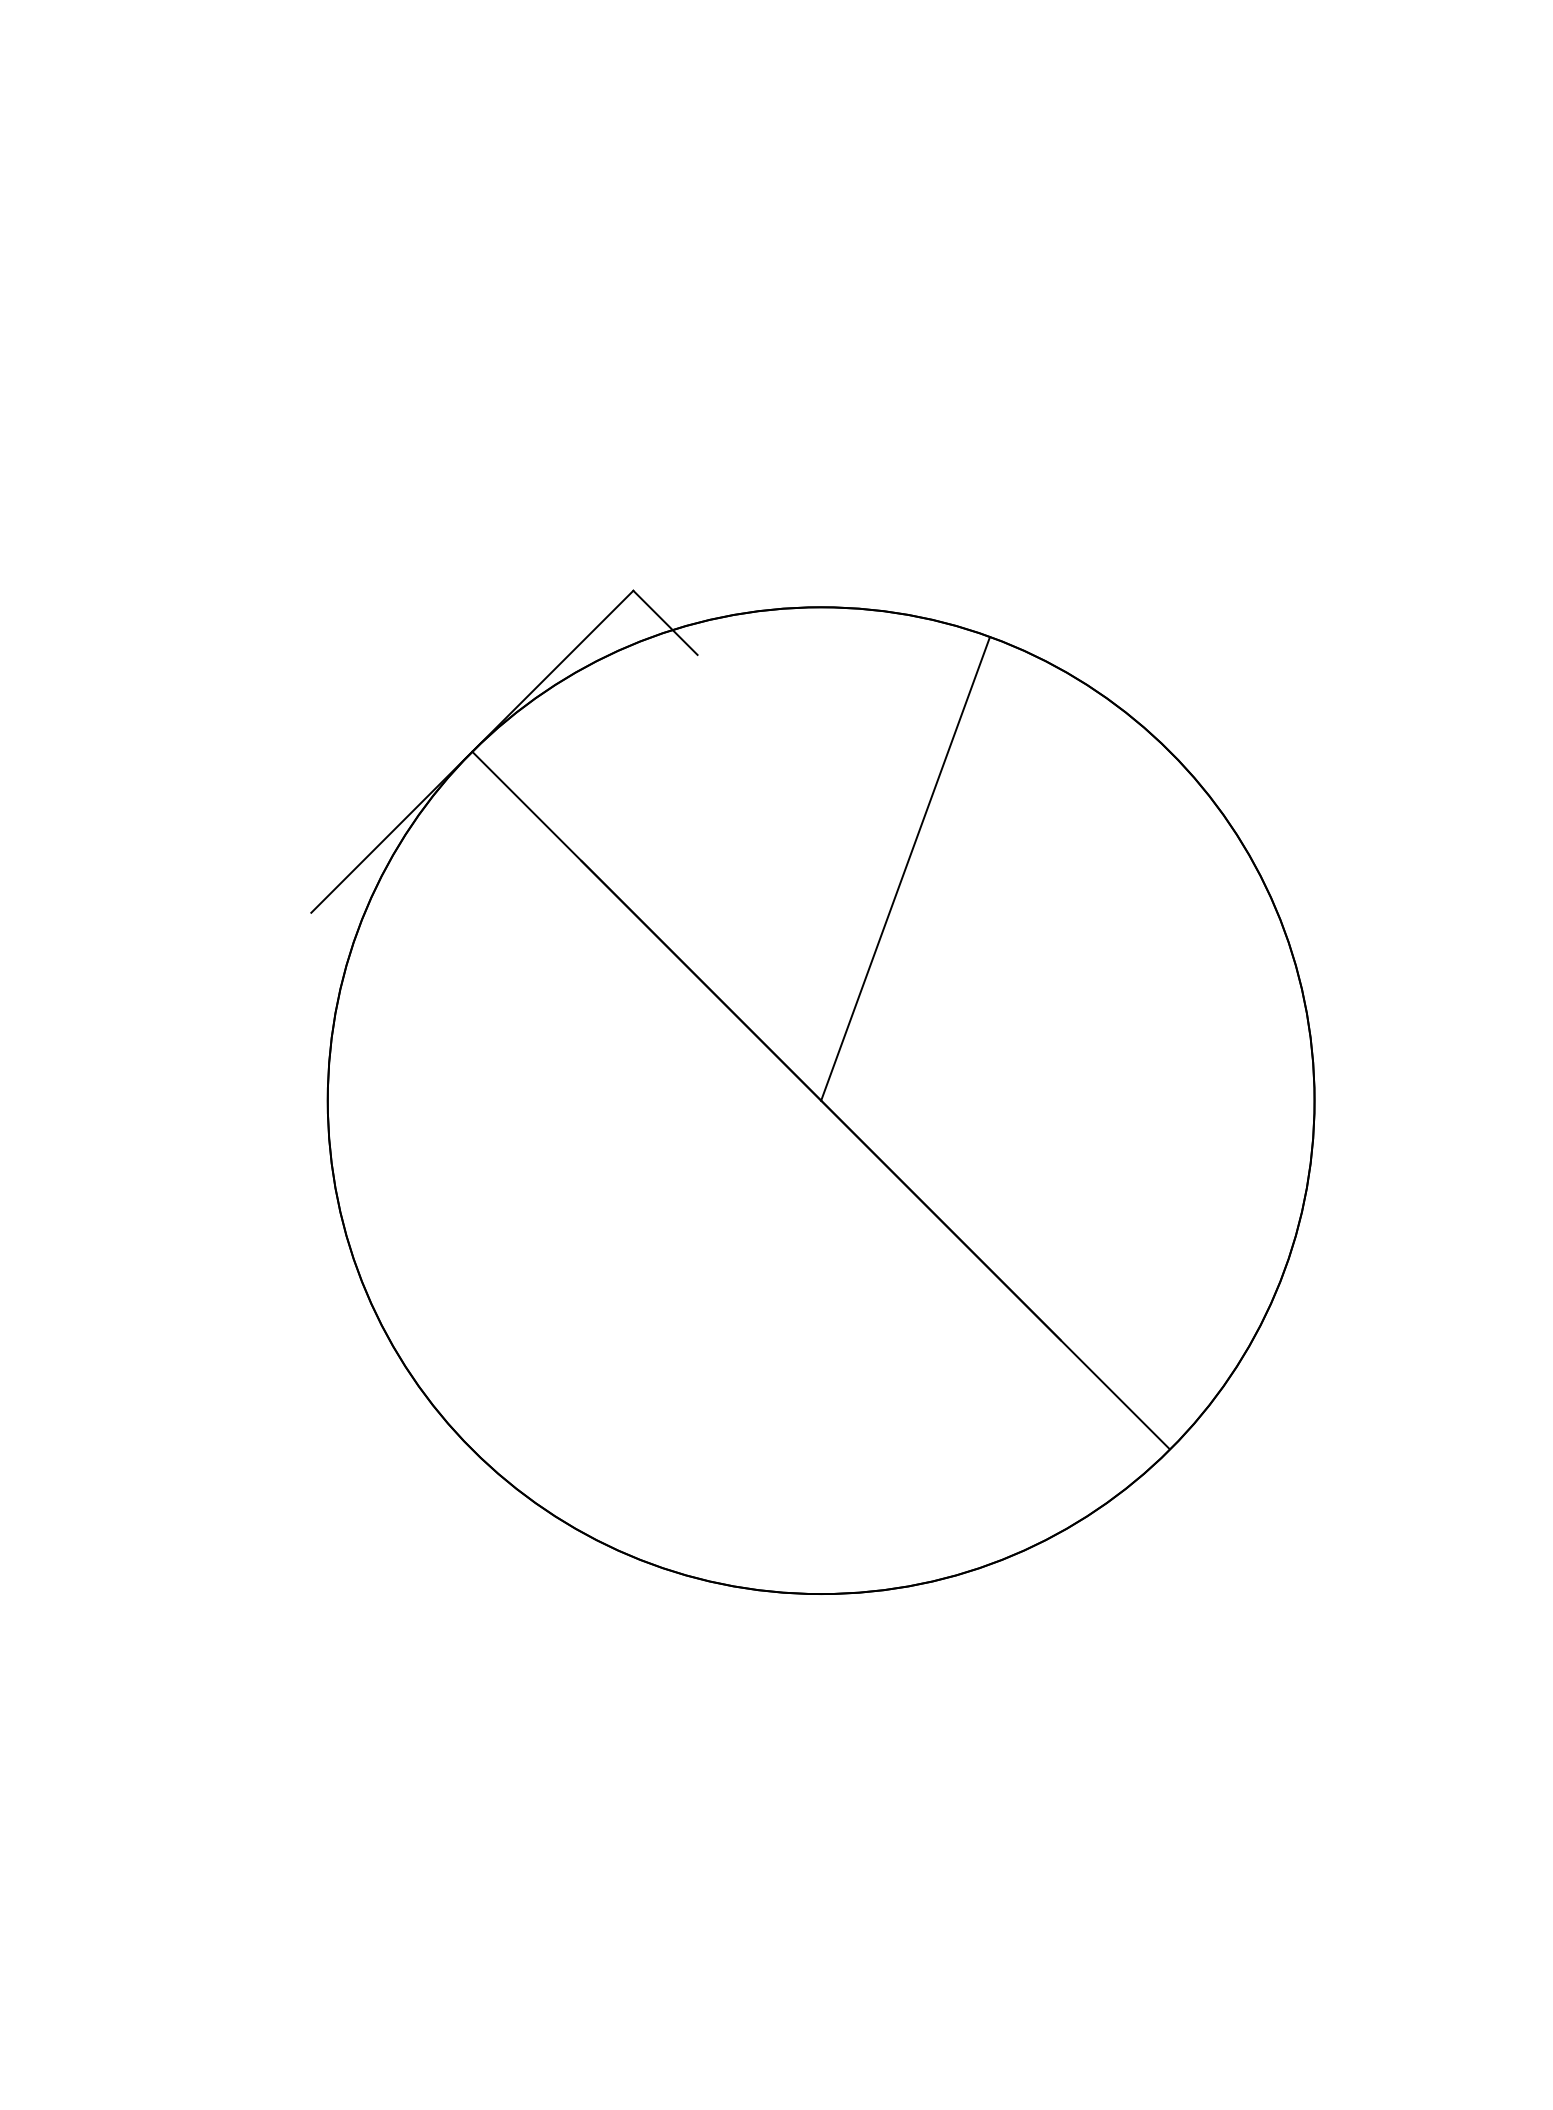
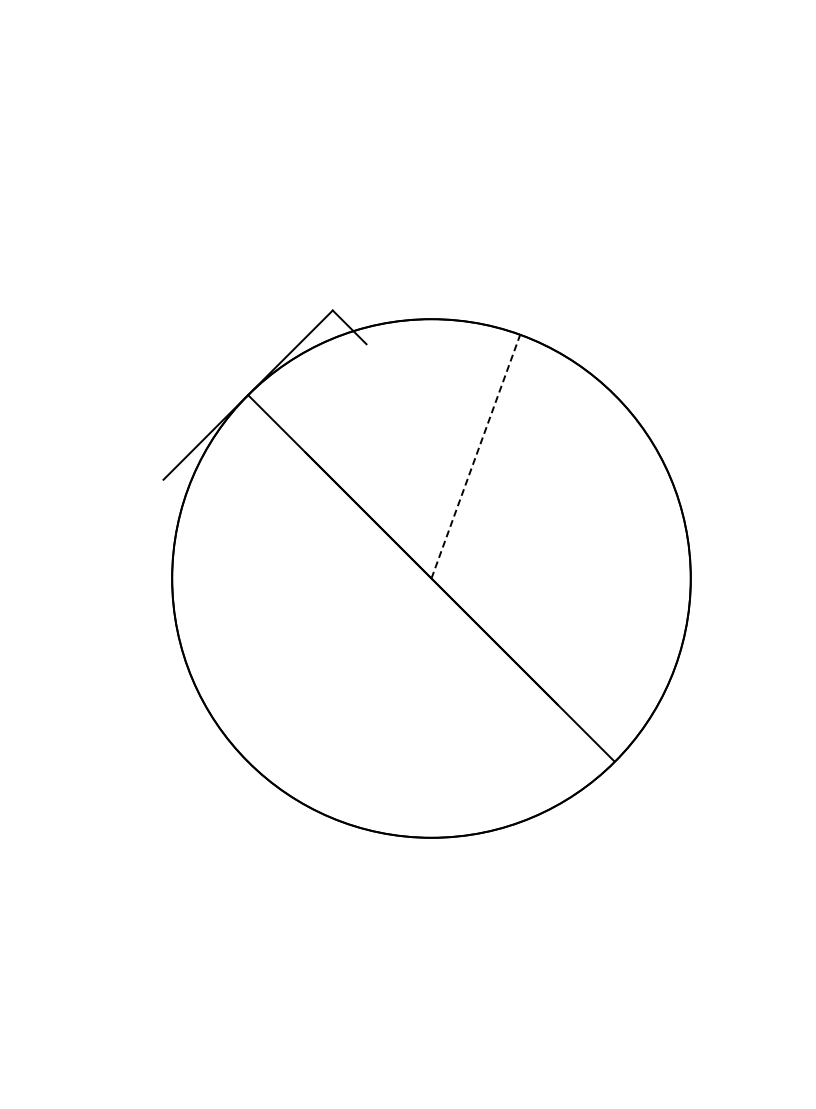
line: (904, 868) -> (475, 456), solid -> dashed

